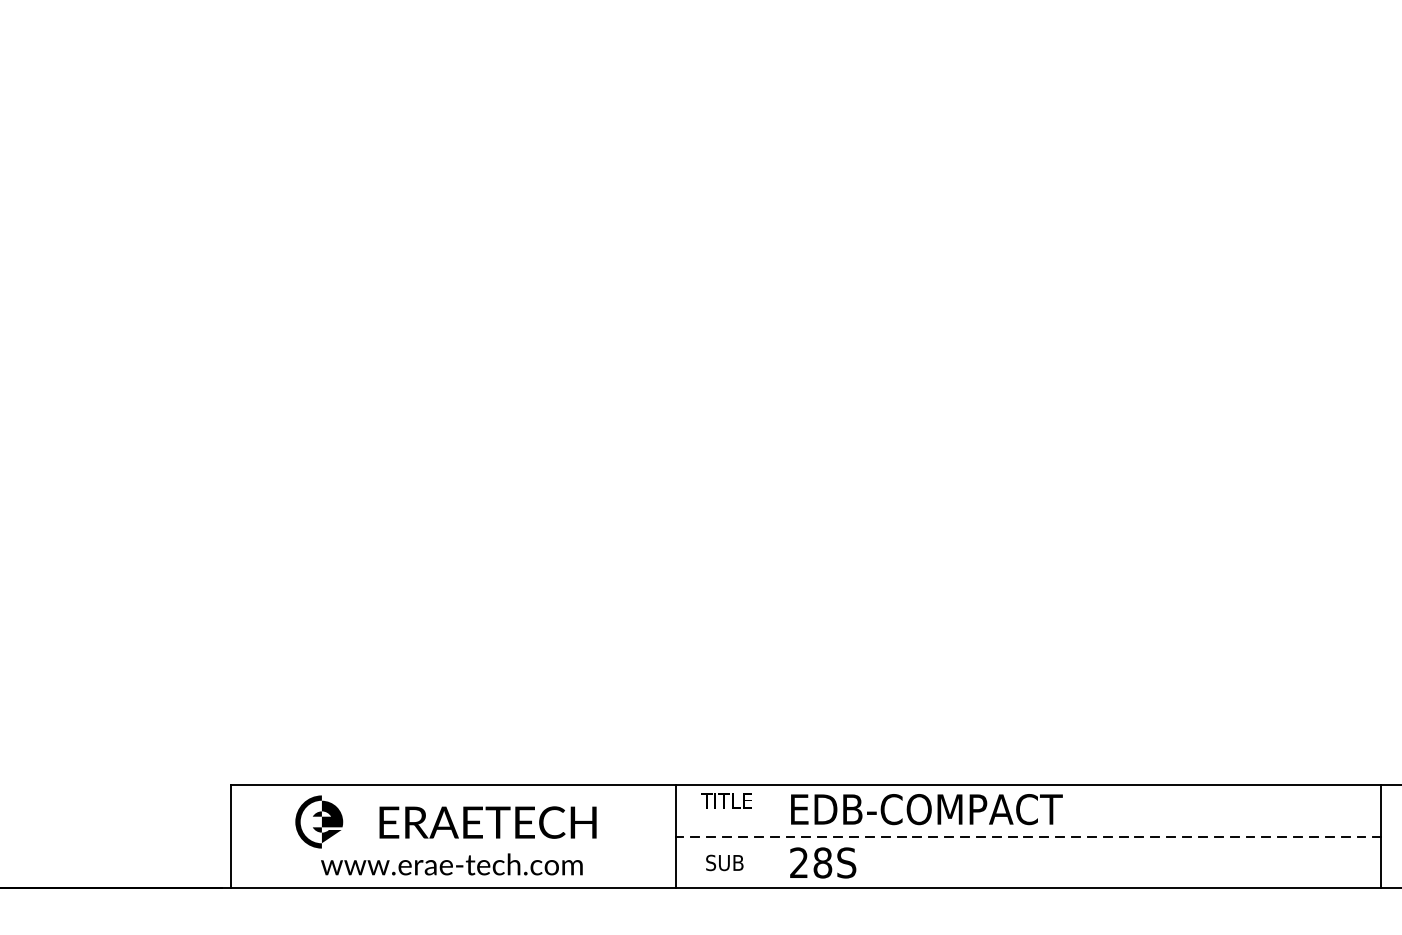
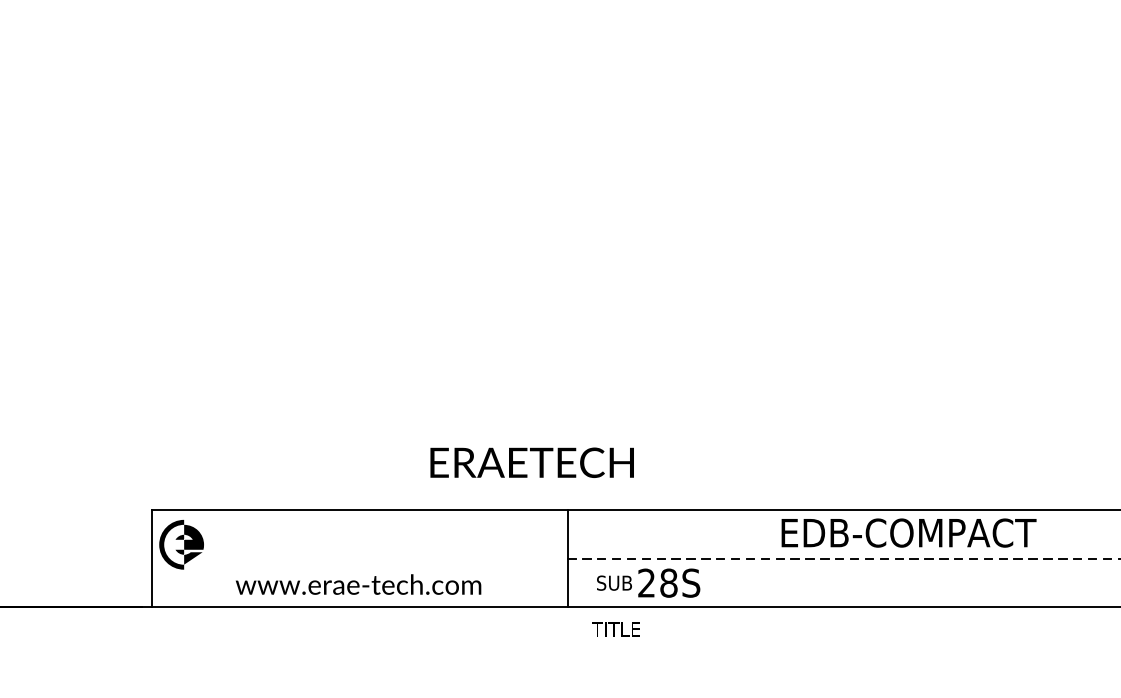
text: (726, 800) -> (616, 628), moved
text: (926, 809) -> (908, 533), moved
part: (319, 821) -> (181, 544), moved
text: (487, 822) -> (531, 462), moved
text: (823, 862) -> (669, 582), moved

